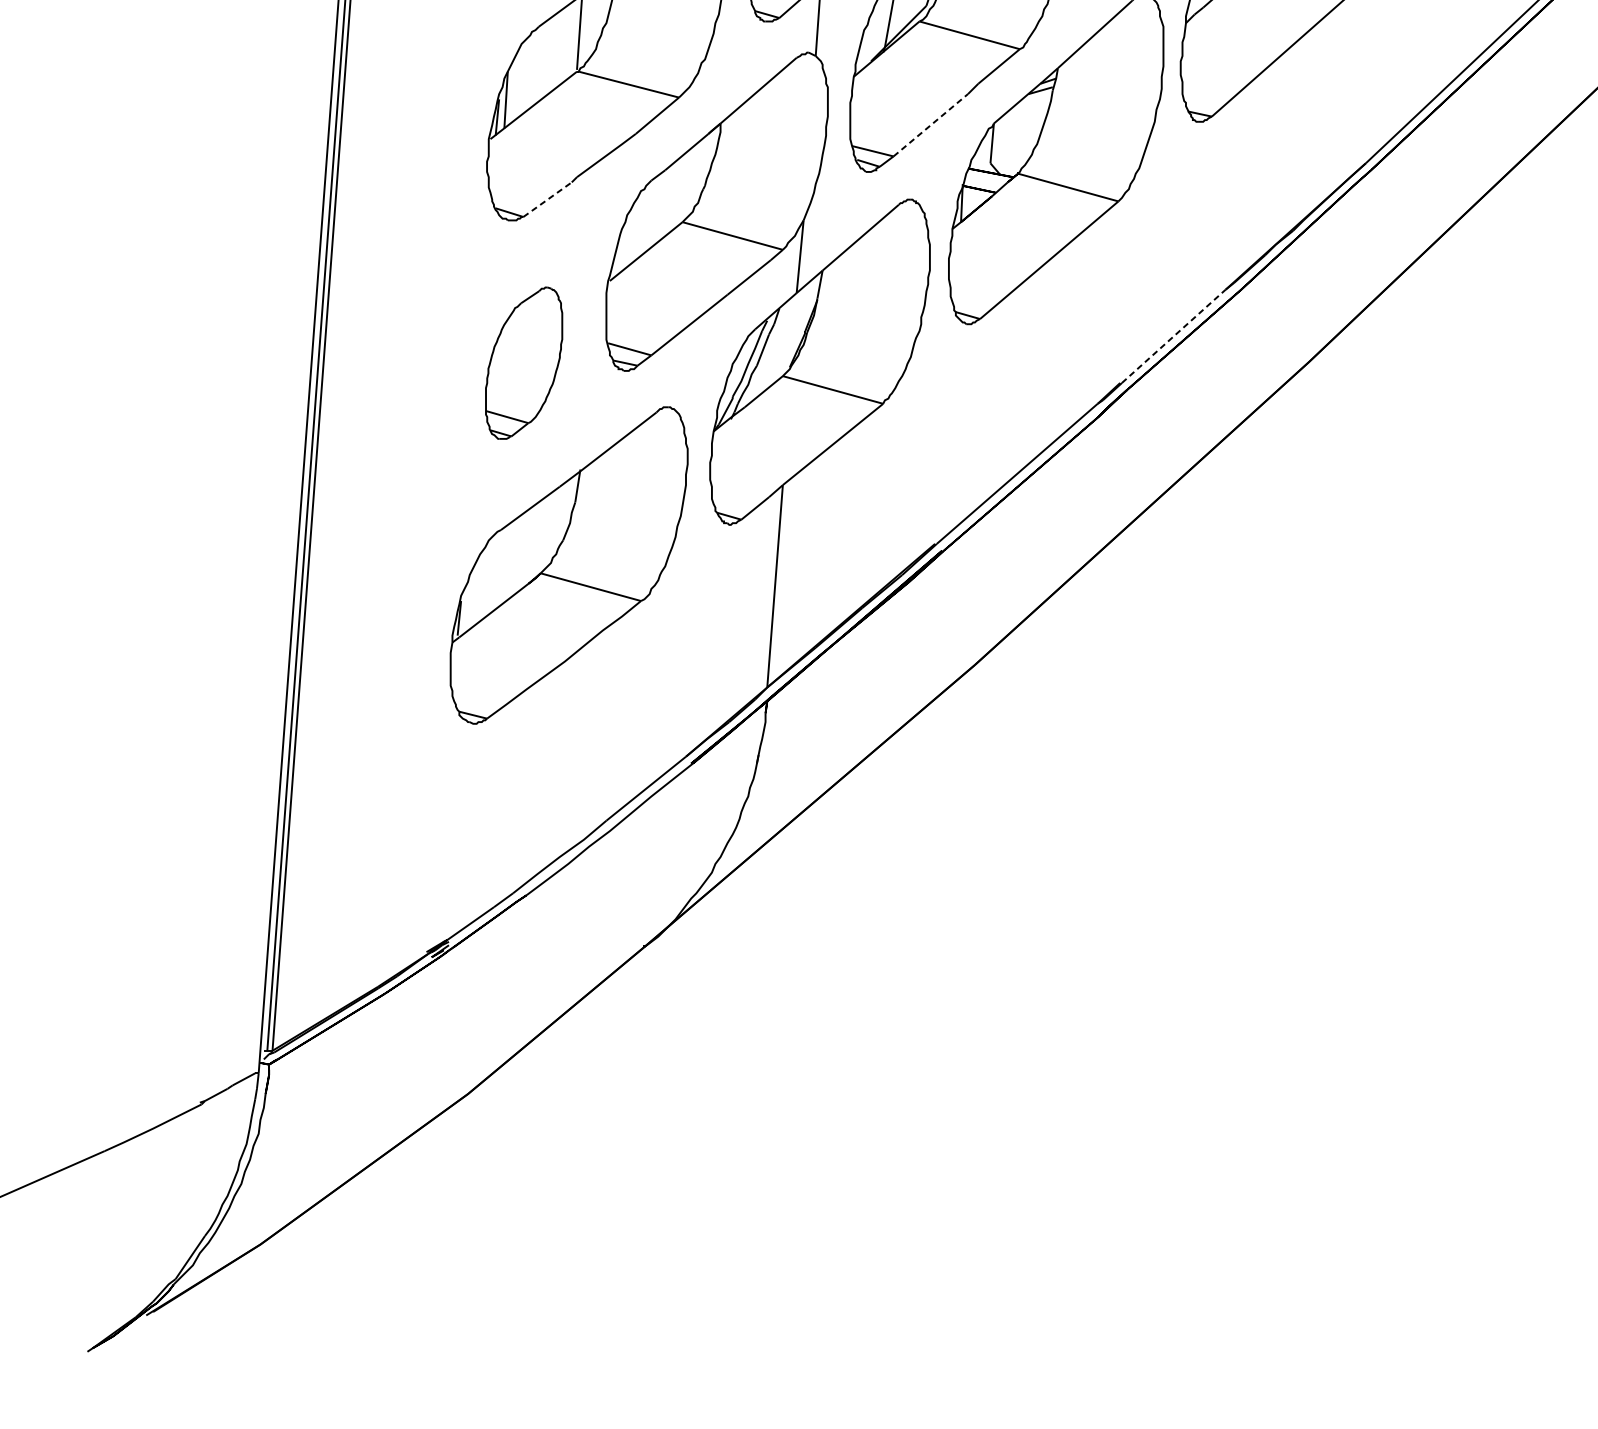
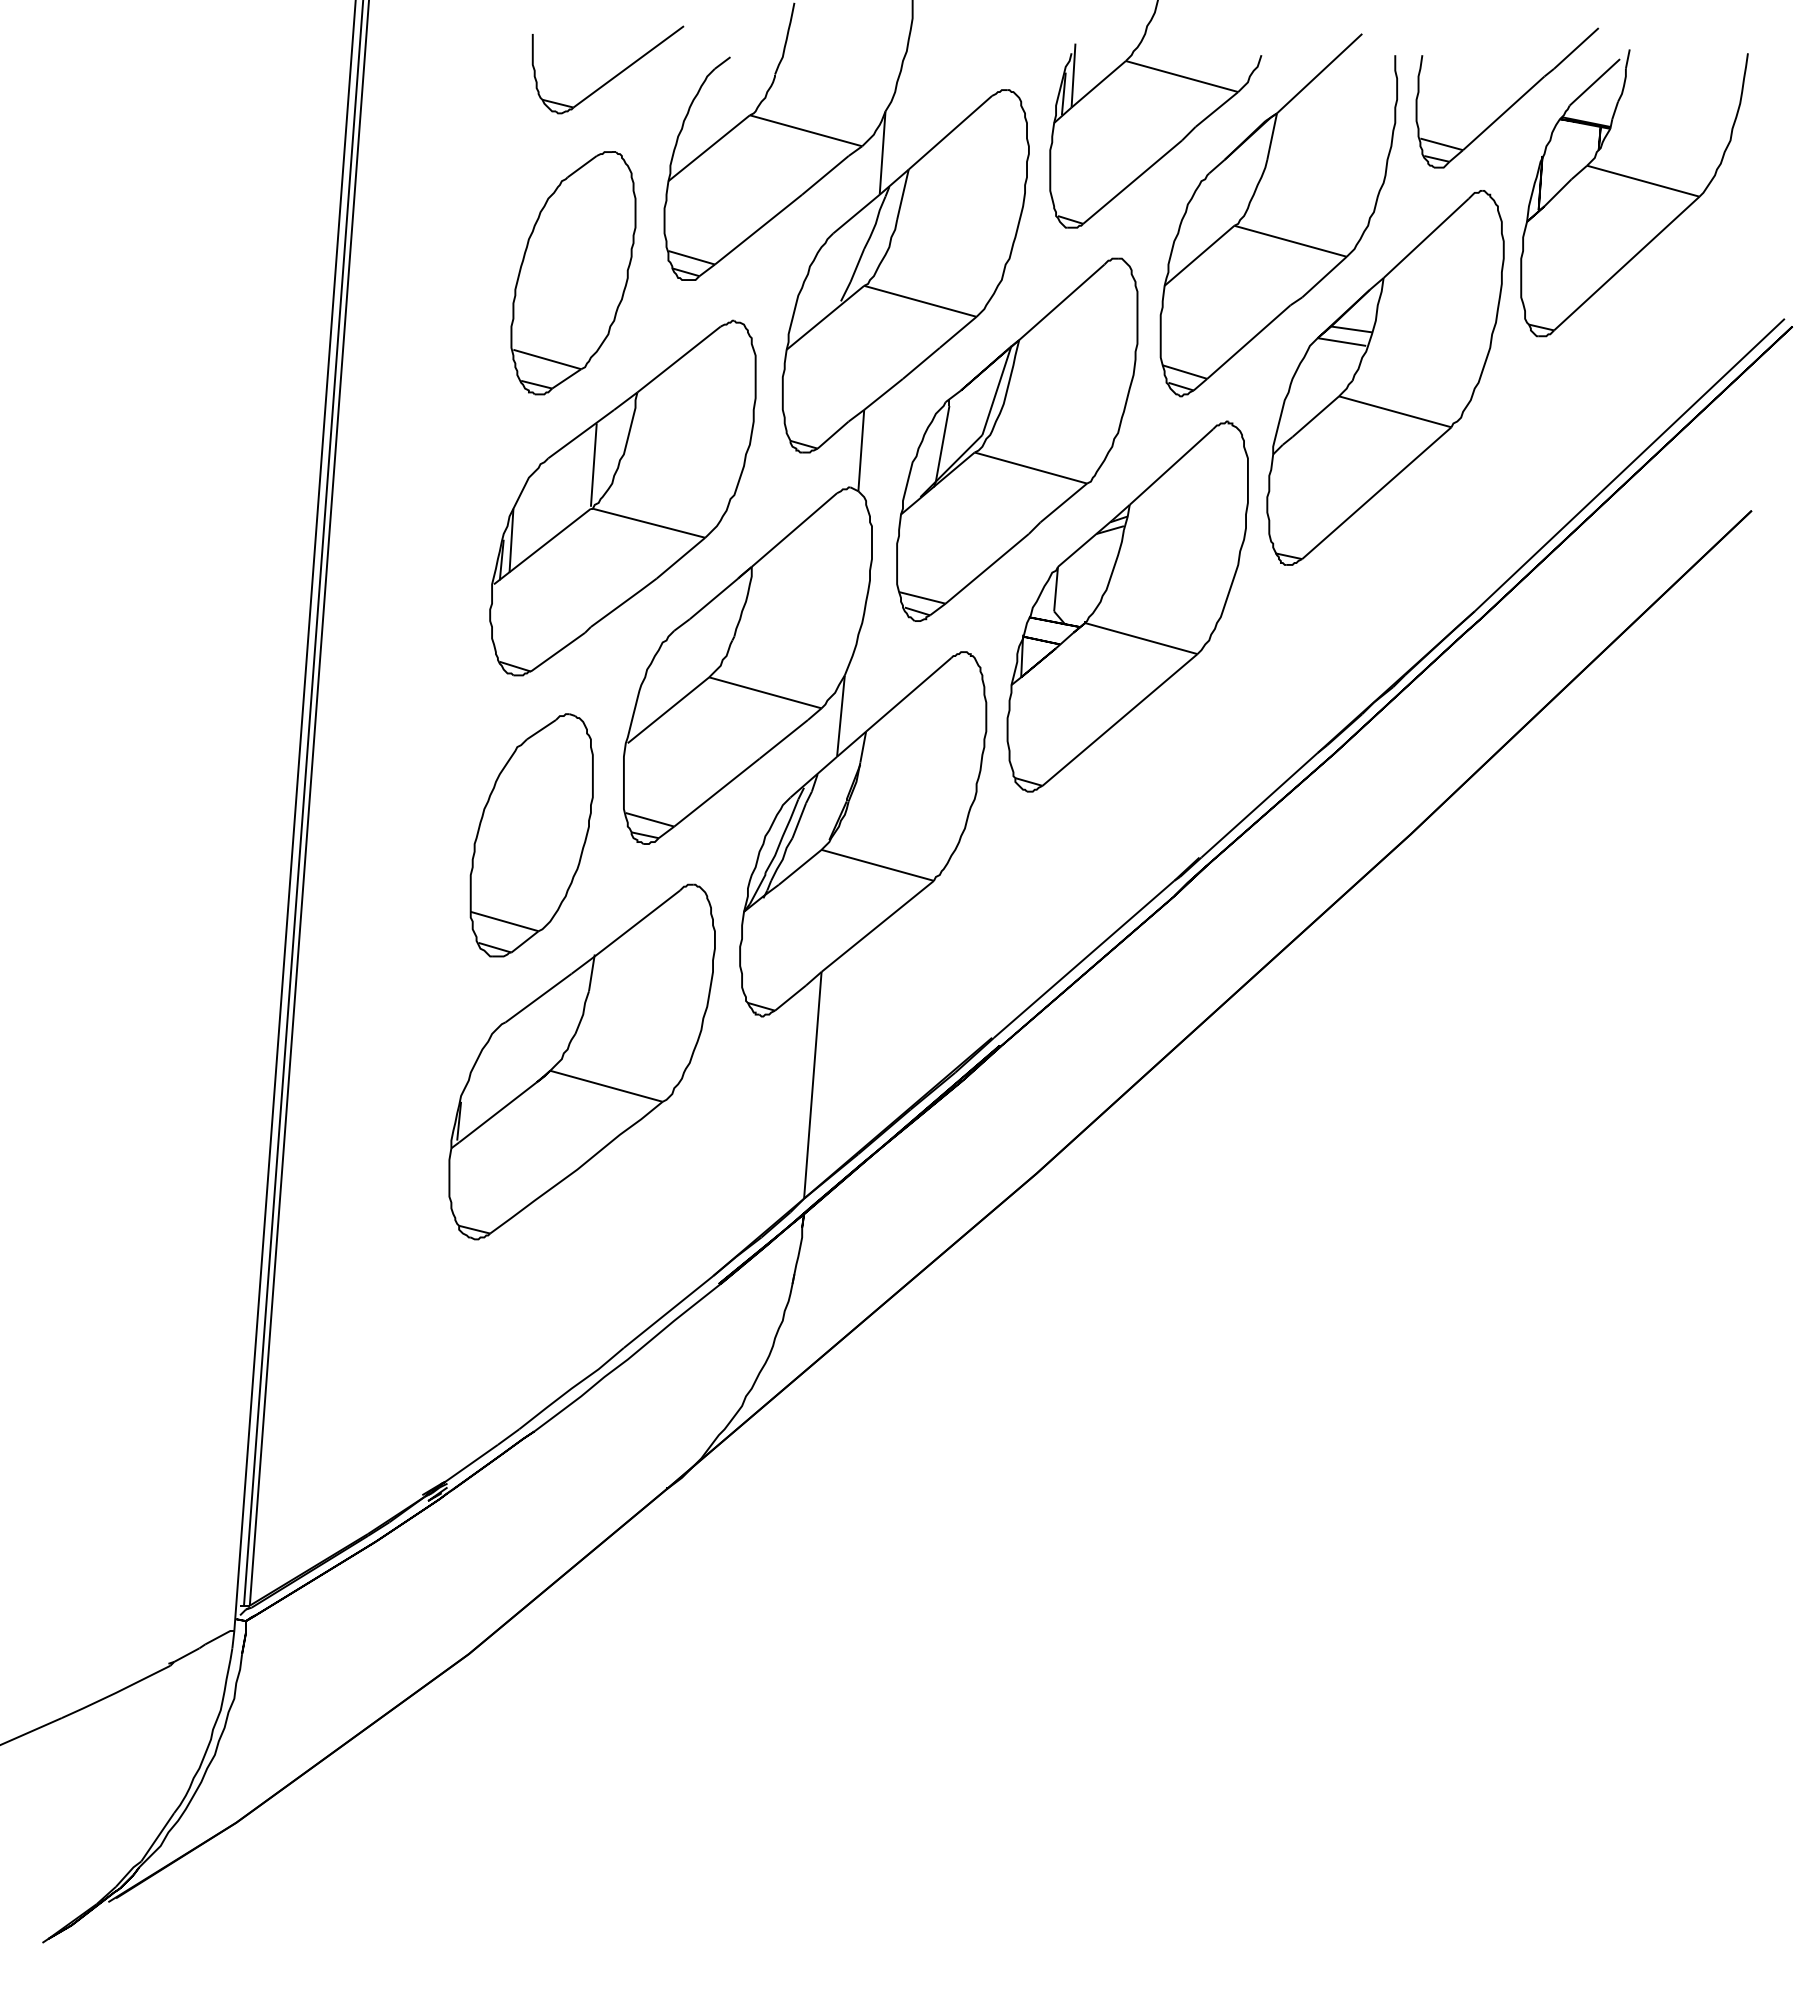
line: (930, 125) -> (987, 568), dashed -> solid
line: (548, 199) -> (558, 651), dashed -> solid
line: (1173, 335) -> (1259, 804), dashed -> solid
part: (523, 363) -> (531, 835), size x1.43

